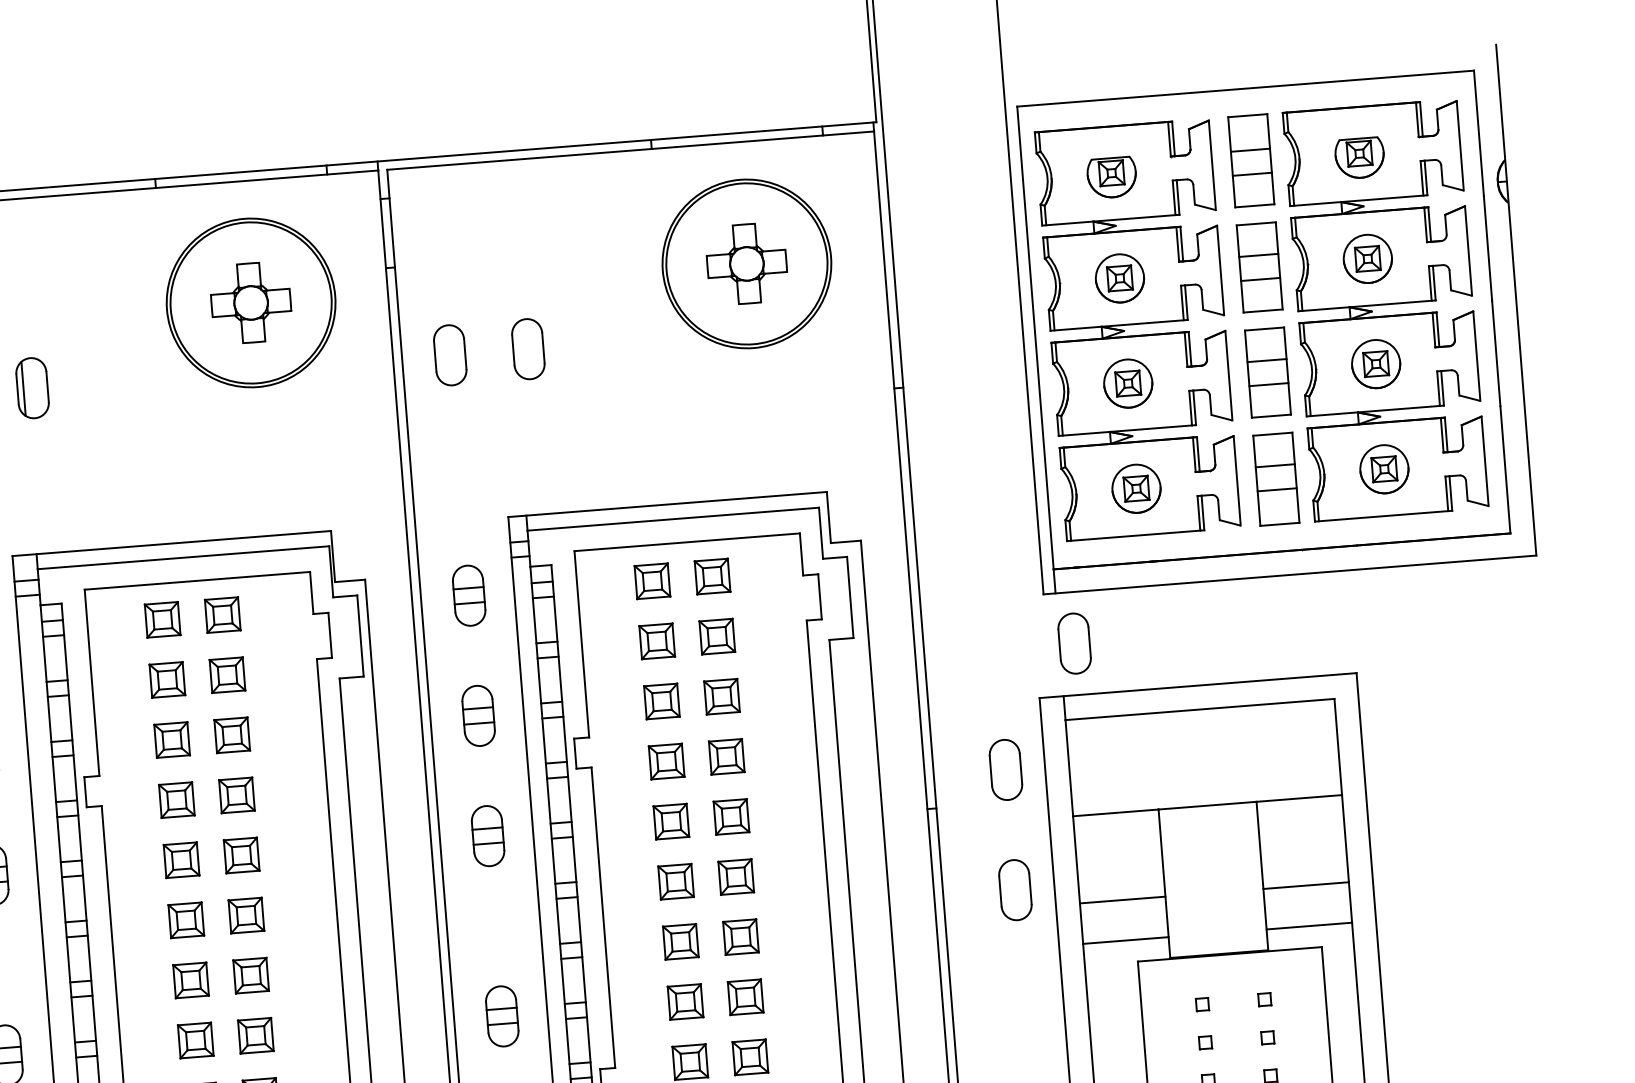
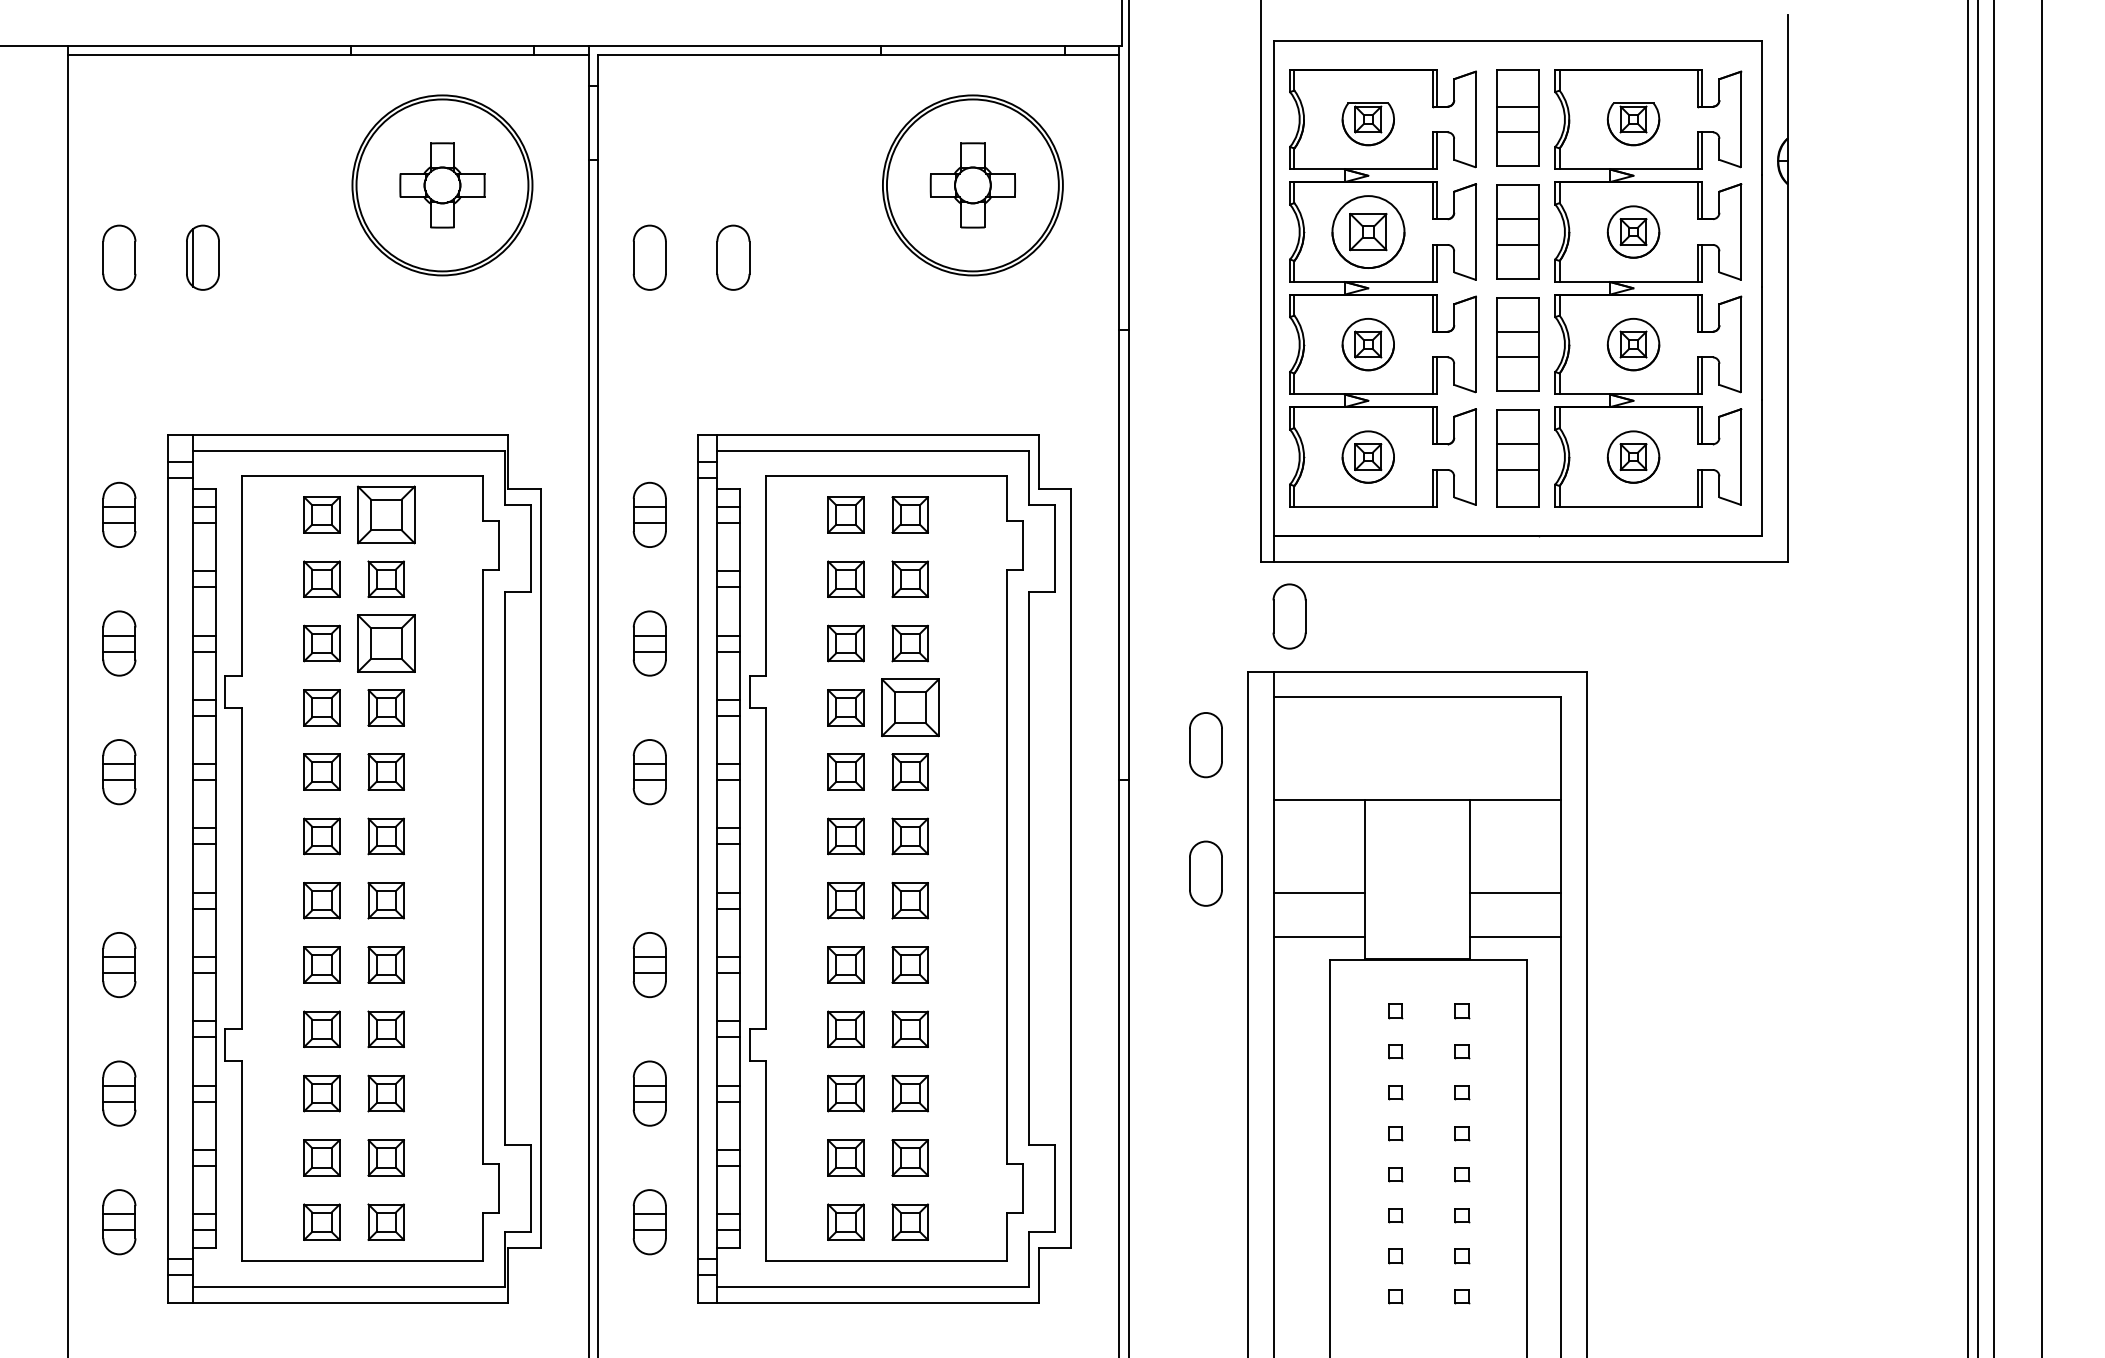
part: (1119, 277) -> (1367, 231), size x1.4
part: (222, 614) -> (385, 514), size x1.6
part: (231, 735) -> (385, 643), size x1.6
part: (726, 756) -> (909, 707), size x1.6

